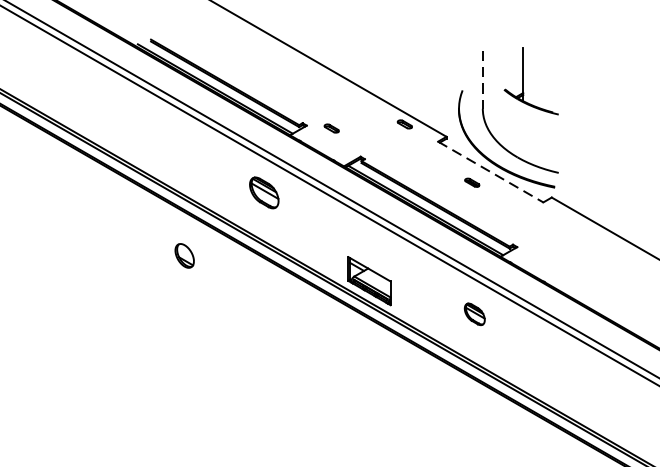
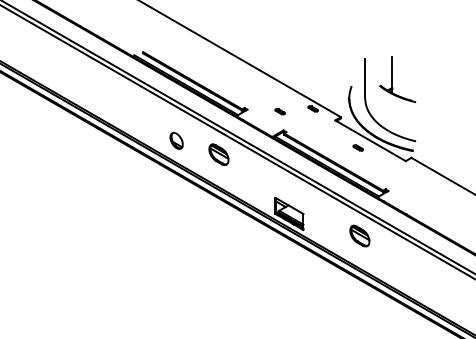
line: (483, 79) -> (365, 78), dashed -> solid
part: (330, 128) -> (279, 111), moved
line: (490, 171) -> (370, 140), dashed -> solid
part: (184, 255) -> (176, 140), moved
part: (474, 313) -> (359, 235), size x1.43

